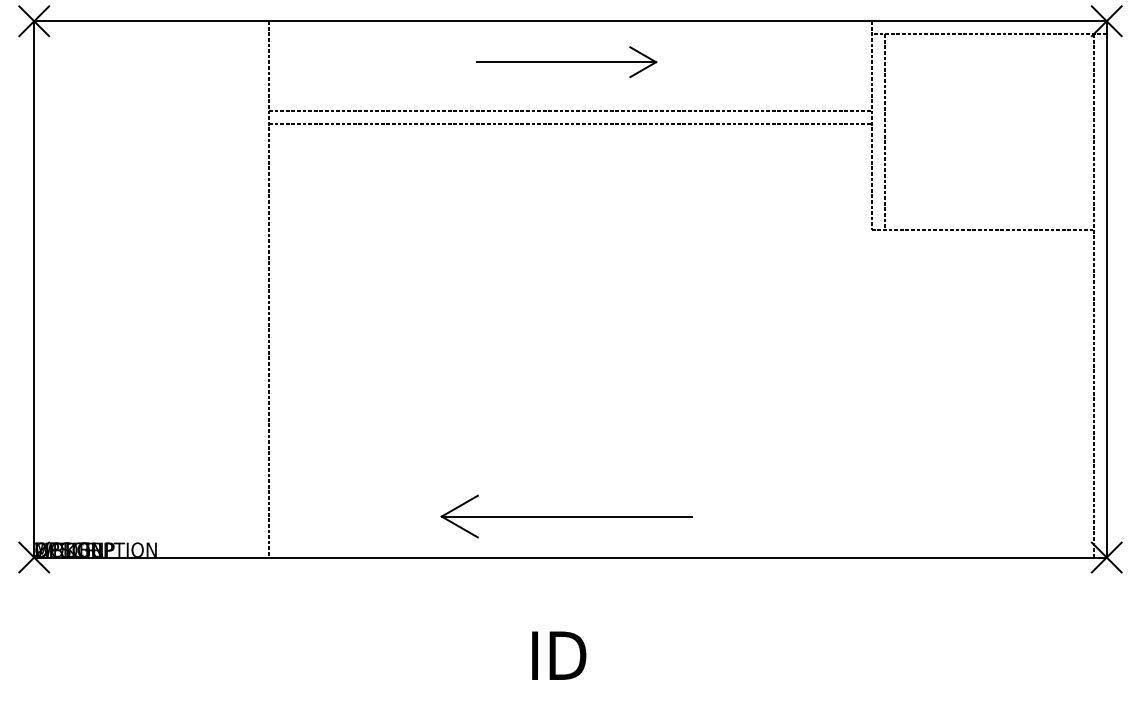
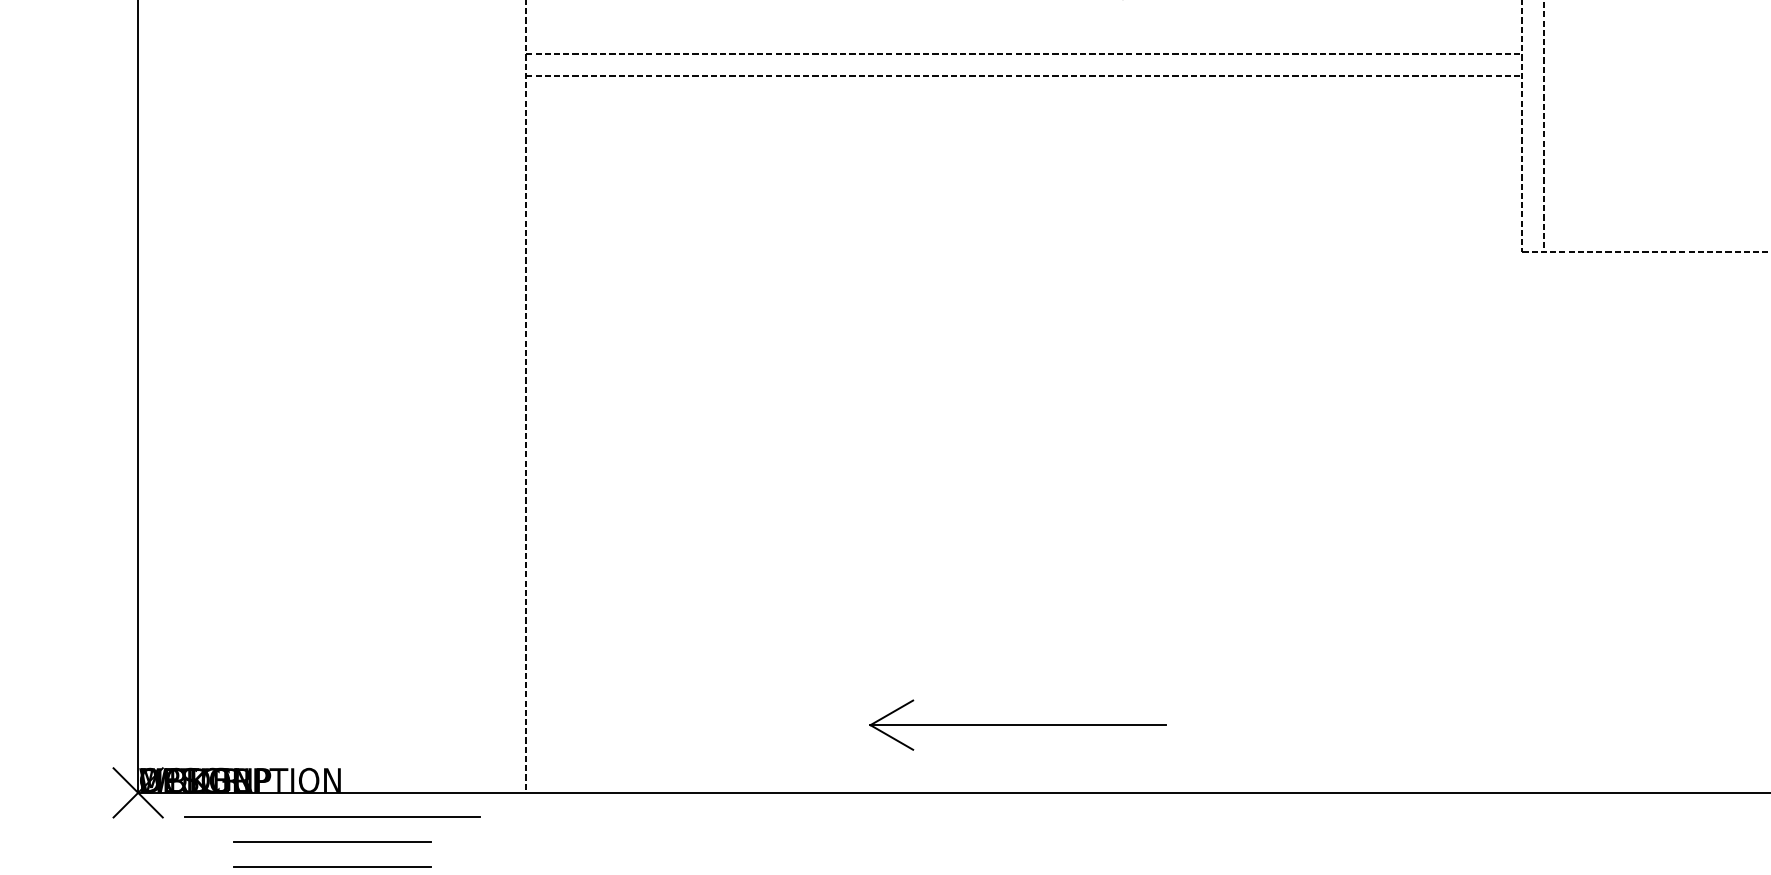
part: (566, 516) -> (1017, 725), size x0.71
line: (151, 572) -> (331, 817), added
line: (151, 587) -> (331, 842), added
line: (151, 602) -> (331, 867), added

